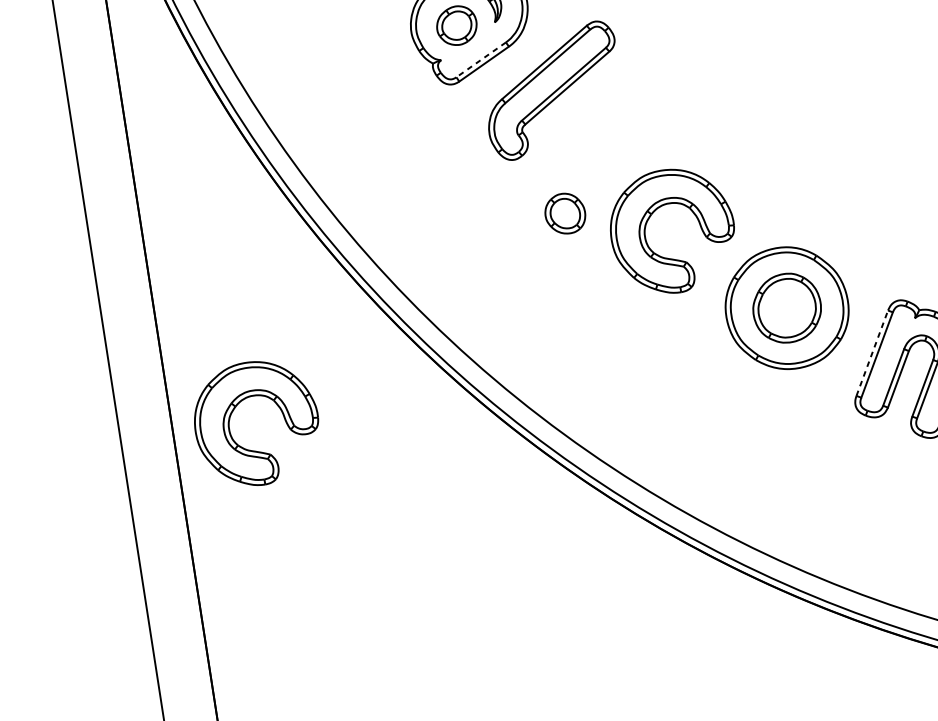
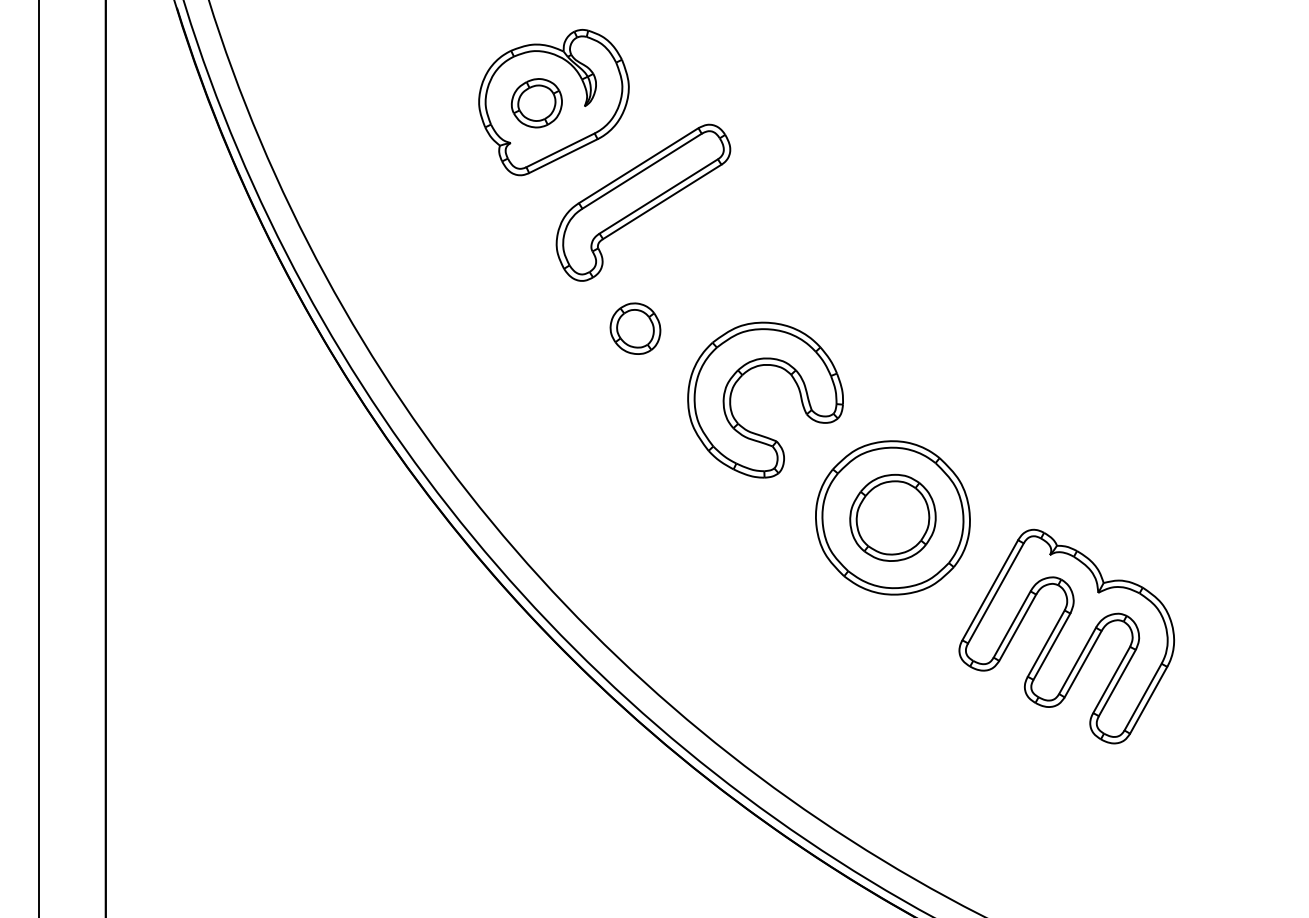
line: (481, 60) -> (560, 150), dashed -> solid
part: (565, 213) -> (635, 328), moved
line: (872, 352) -> (990, 589), dashed -> solid
part: (239, 403) -> (193, 531), removed

